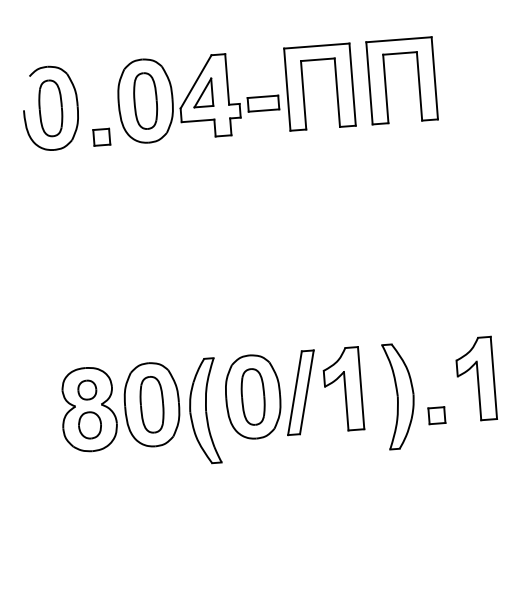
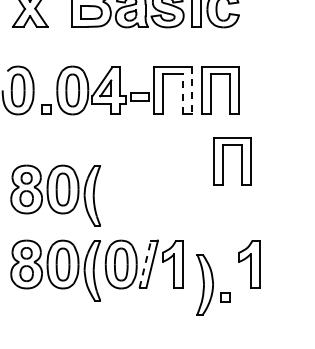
line: (351, 85) -> (191, 90), solid -> dashed
line: (336, 93) -> (182, 94), solid -> dashed
part: (417, 204) -> (223, 161), added
part: (129, 285) -> (55, 195), added
line: (295, 391) -> (145, 263), solid -> dashed
part: (414, 394) -> (213, 284), moved

